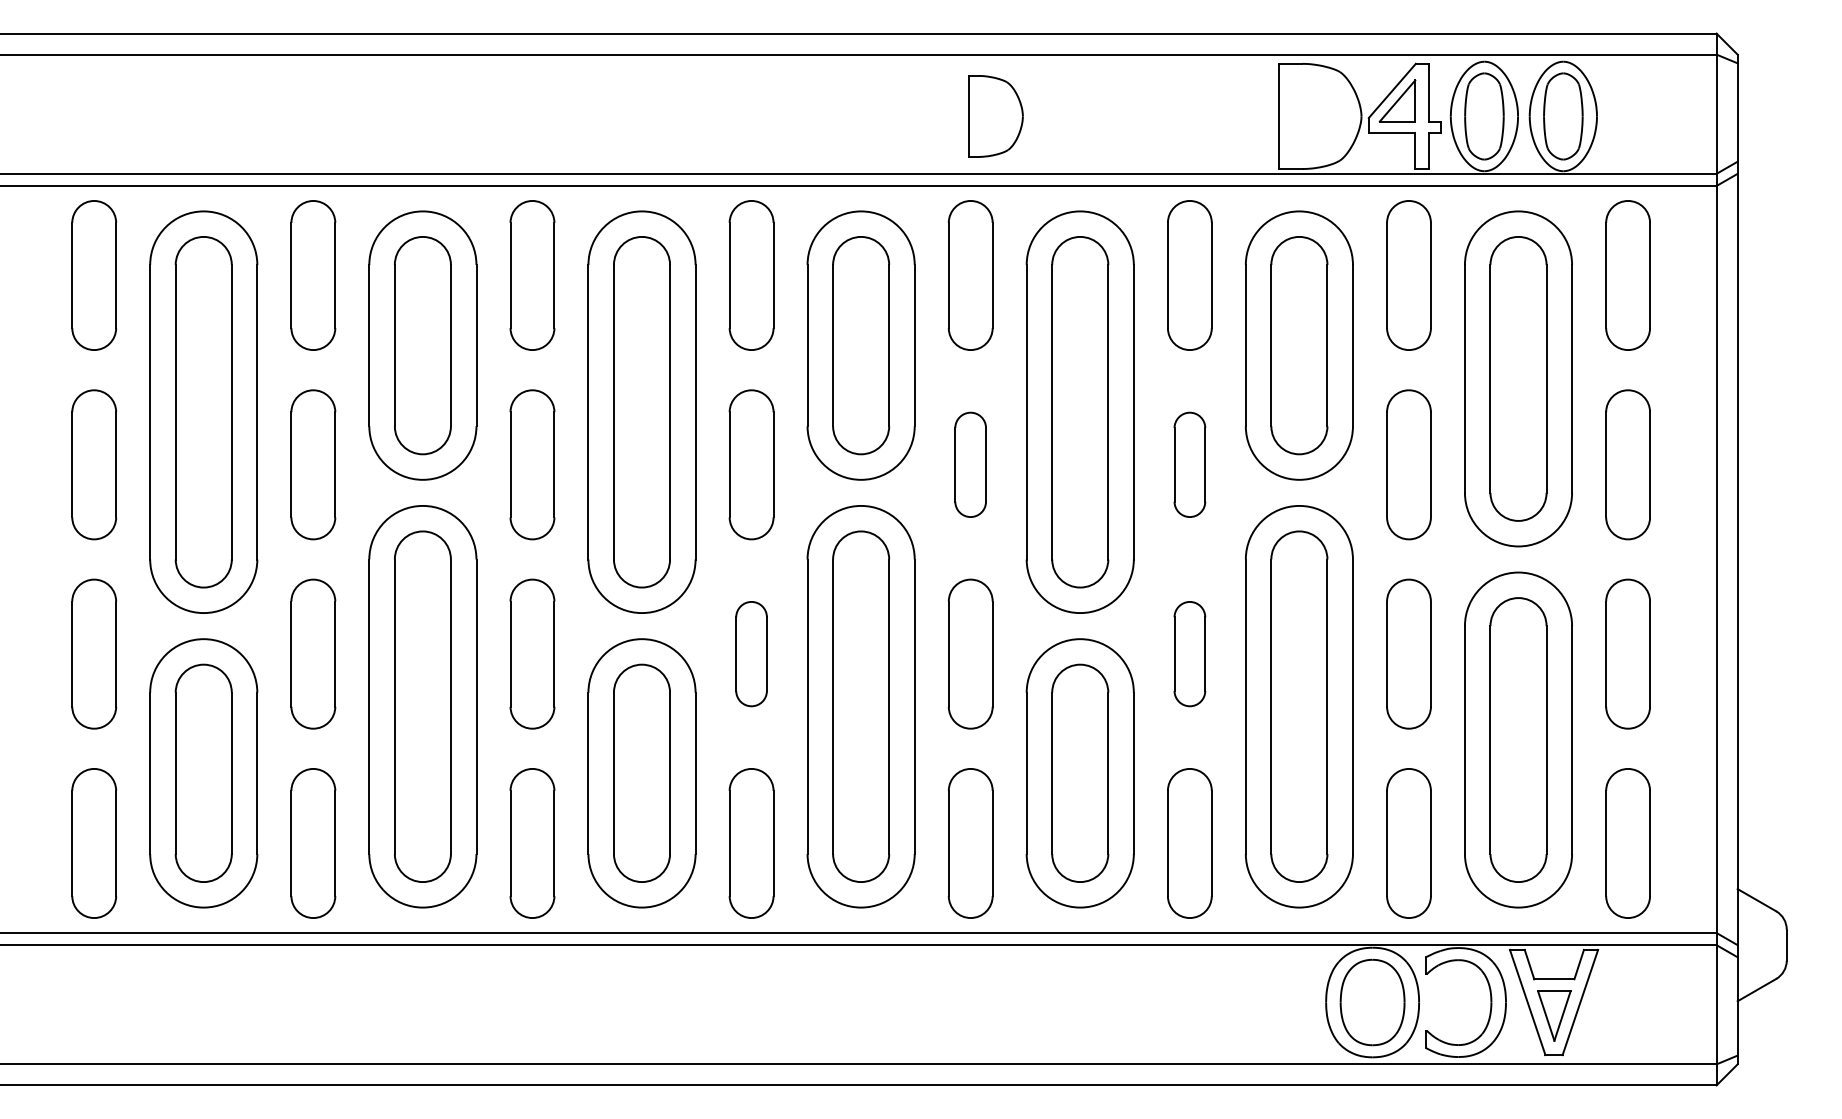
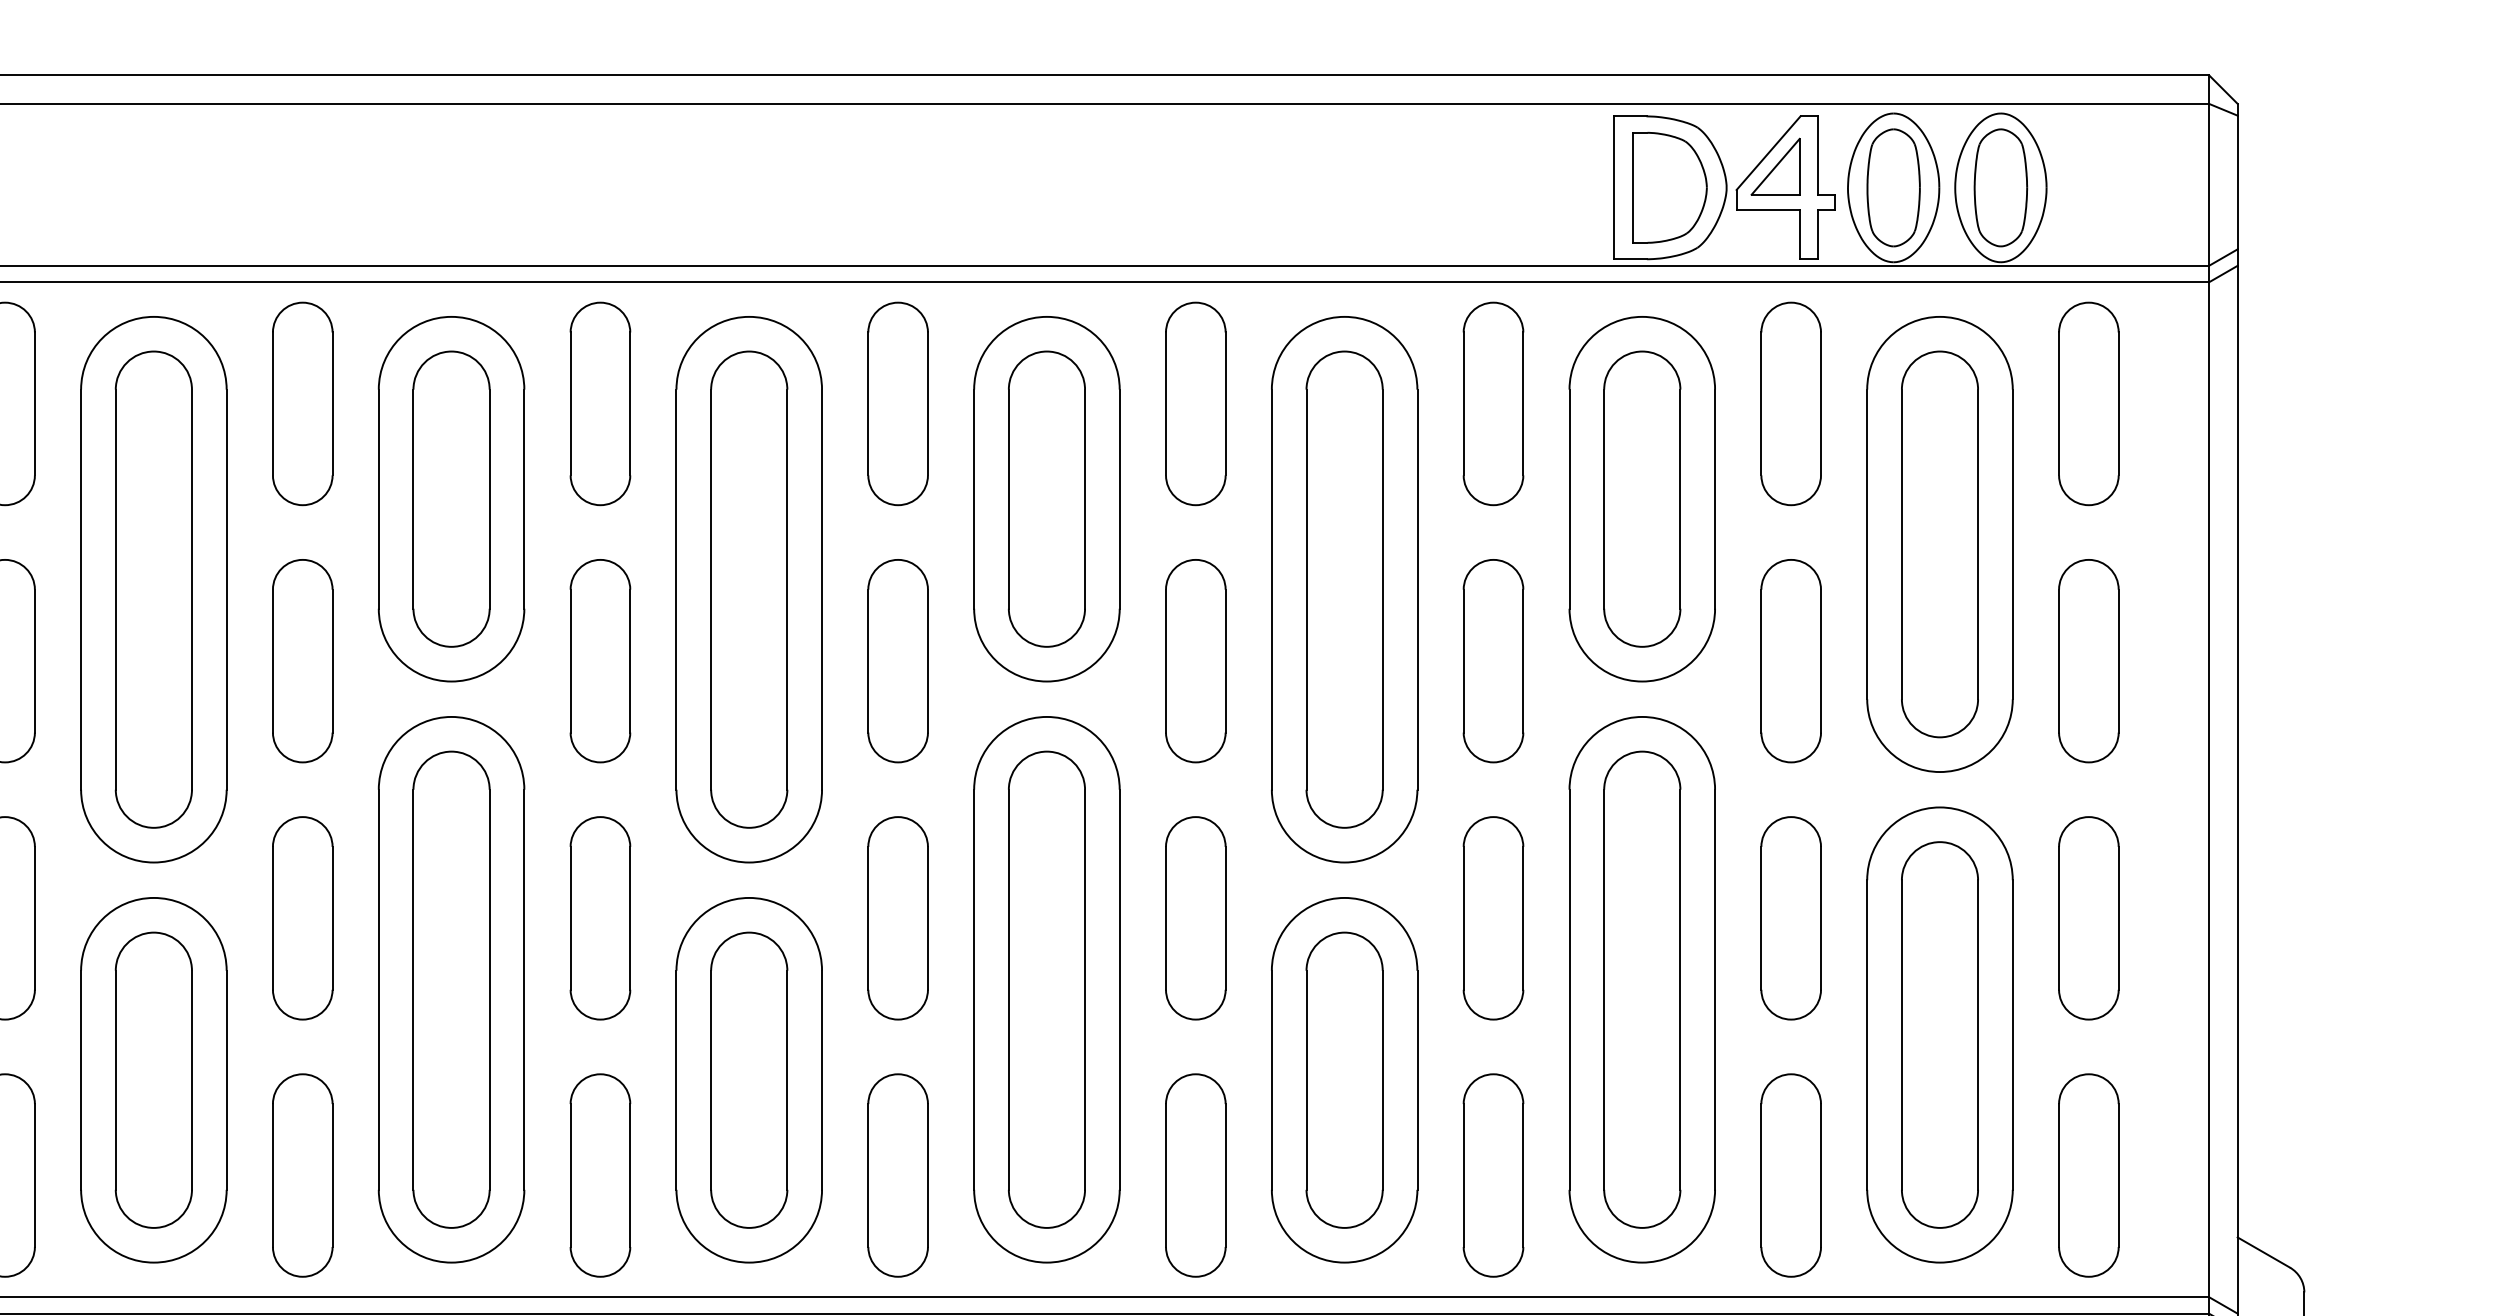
part: (995, 116) -> (1669, 187), moved
part: (970, 464) -> (1195, 660), size x1.43
part: (1189, 464) -> (1493, 660), size x1.43
part: (751, 653) -> (897, 917), size x1.43
part: (1189, 653) -> (1493, 917), size x1.43

